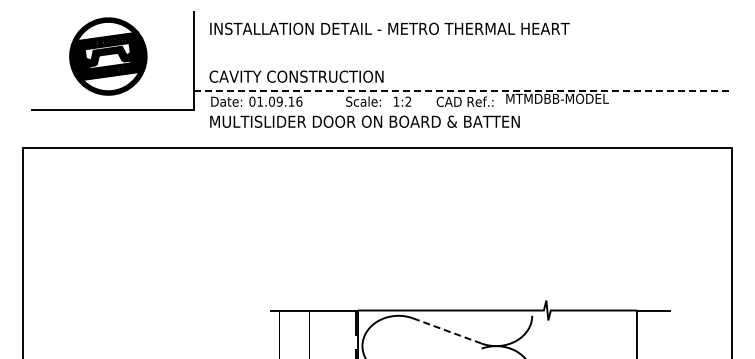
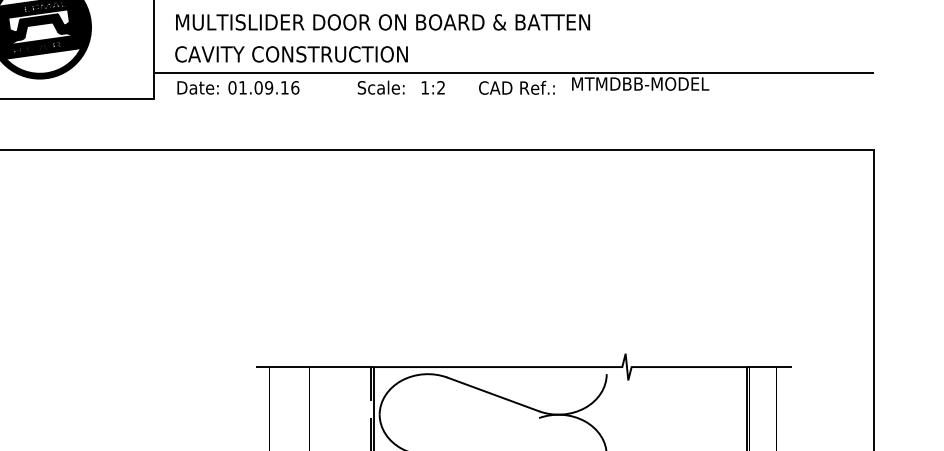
line: (463, 90) -> (514, 72), dashed -> solid
text: (364, 121) -> (382, 22), moved
line: (447, 330) -> (493, 393), dashed -> solid

